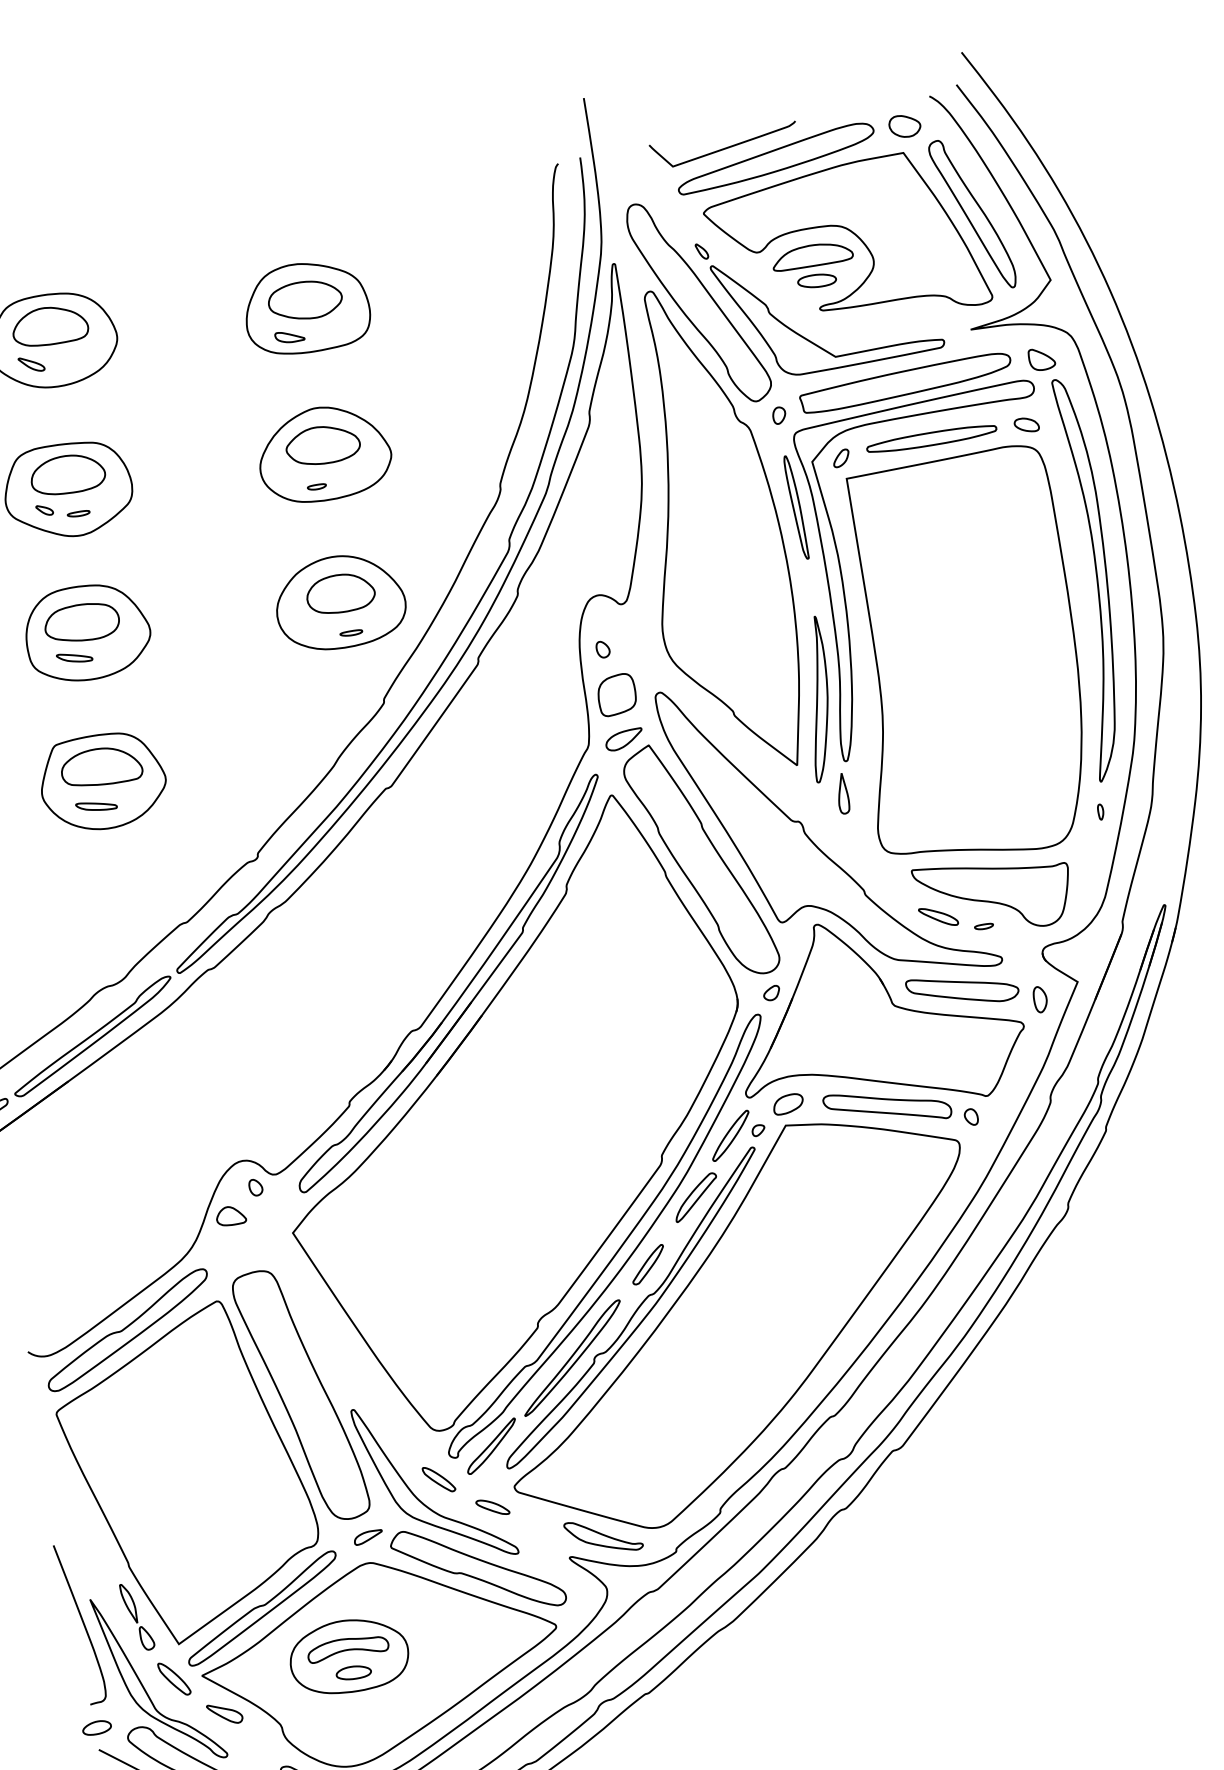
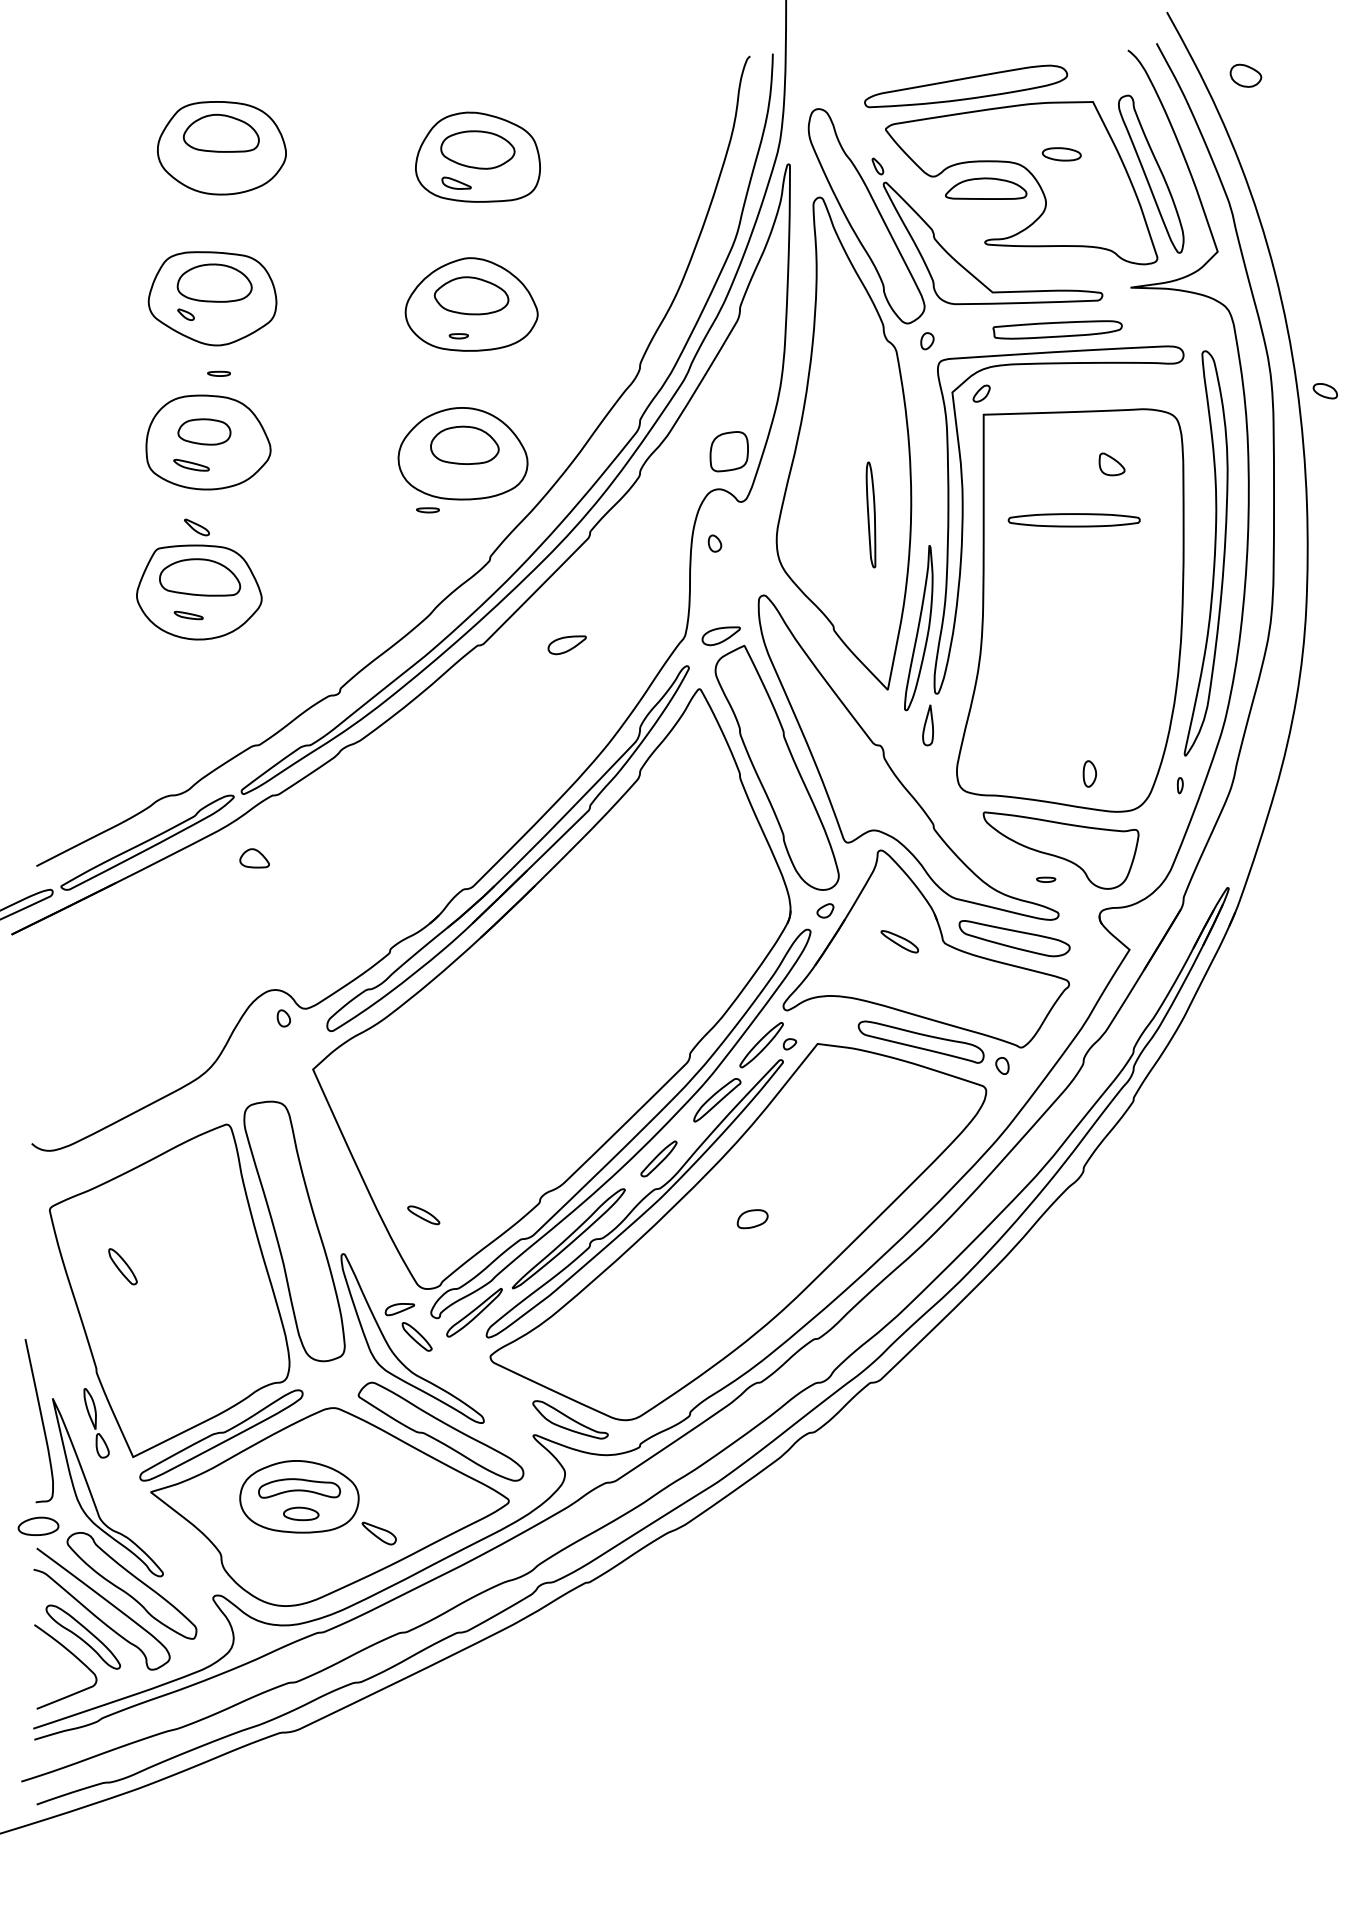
part: (904, 125) -> (1245, 75), moved
curve: (723, 147) -> (916, 67), removed
part: (816, 281) -> (1061, 154), moved
part: (1041, 359) -> (1111, 464), moved
part: (31, 364) -> (196, 527), moved
part: (905, 382) -> (1057, 329), size x0.6
part: (1025, 425) -> (1324, 391), moved
part: (931, 439) -> (1073, 520), moved
part: (795, 507) -> (870, 514), moved
part: (78, 513) -> (218, 373), moved
part: (81, 622) -> (204, 431), size x0.7
part: (350, 633) -> (427, 510), moved
part: (616, 694) -> (728, 451), moved
part: (473, 774) -> (566, 645), added
part: (96, 806) -> (188, 615), size x0.7
part: (938, 916) -> (899, 941), moved
part: (1039, 999) -> (1089, 773), moved
part: (788, 1104) -> (752, 1219), moved
part: (230, 1216) -> (254, 858), moved
part: (127, 1330) -> (133, 1138), removed
part: (492, 1507) -> (423, 1215), moved
part: (368, 1537) -> (399, 1309), moved
part: (173, 1678) -> (122, 1266), moved
part: (224, 1714) -> (378, 1533), moved
part: (97, 1727) -> (38, 1526), size x1.4

